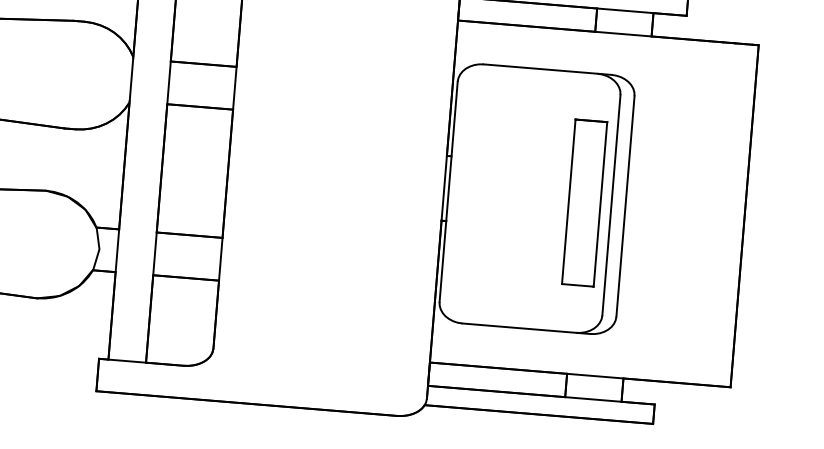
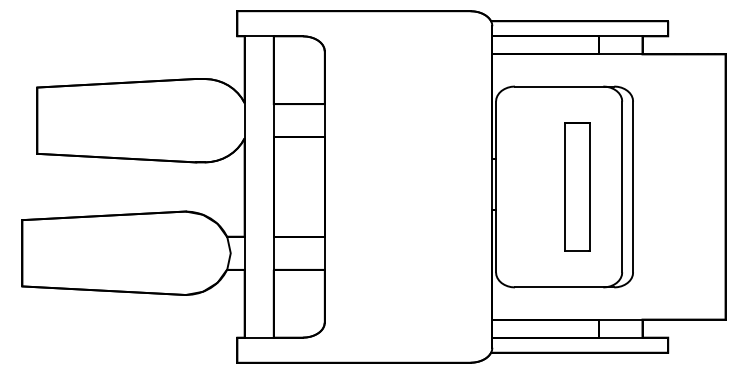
part: (584, 202) -> (577, 186), moved

